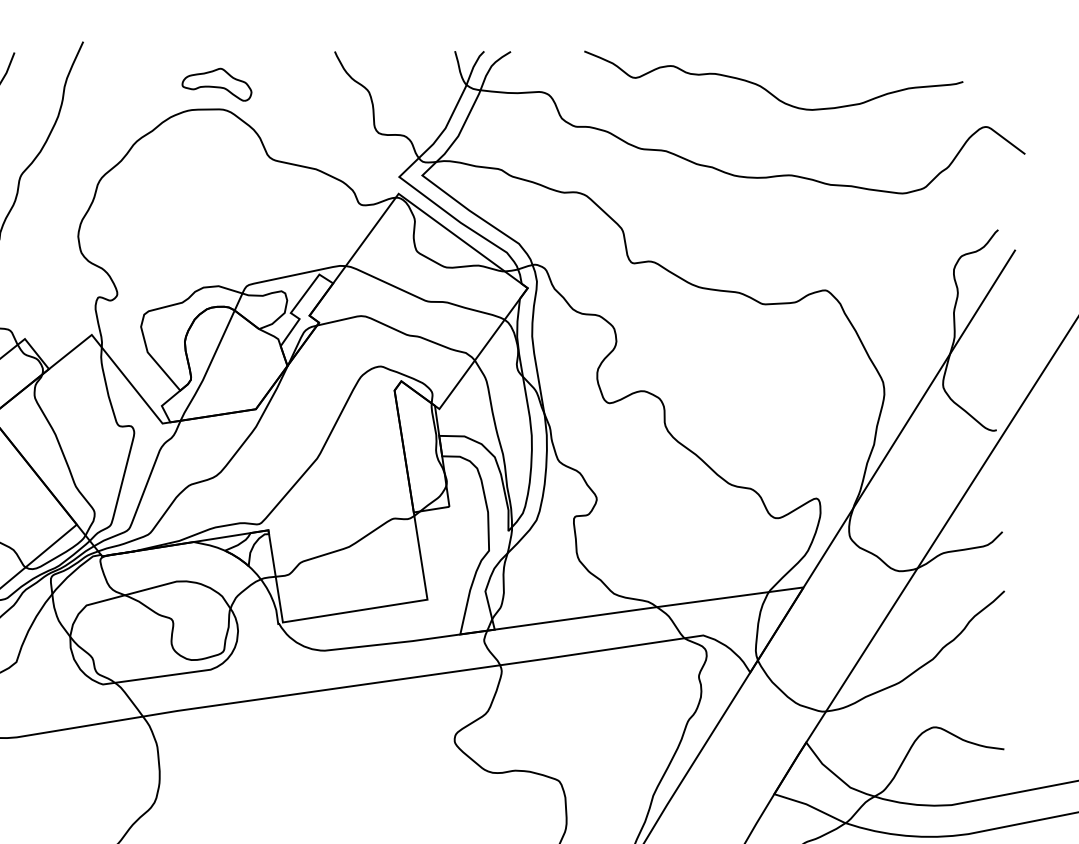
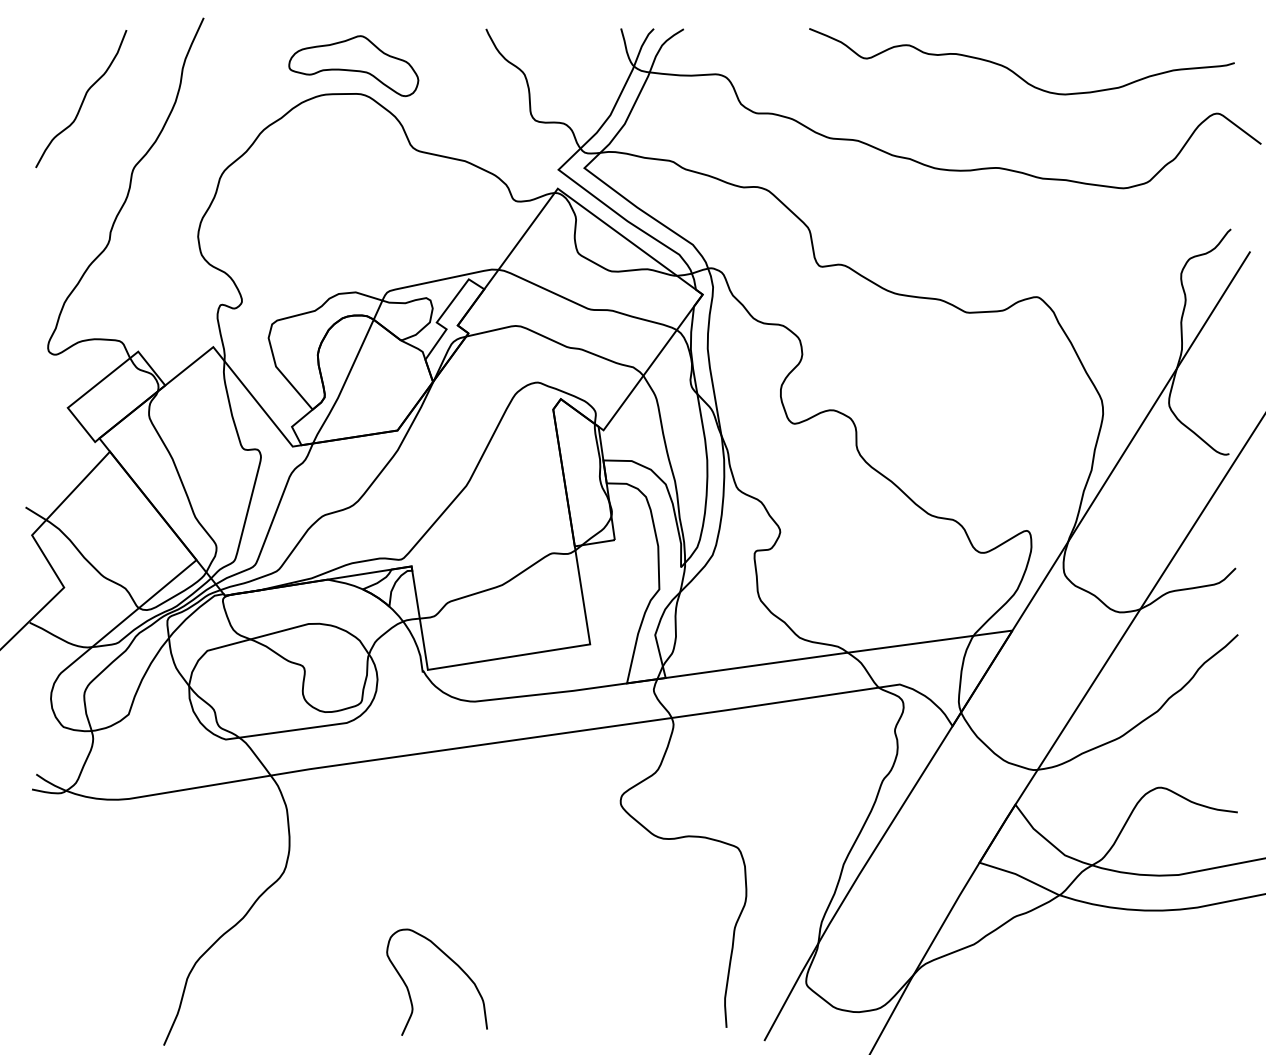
part: (216, 84) -> (353, 66), size x1.67
curve: (767, 89) -> (1014, 71), moved

